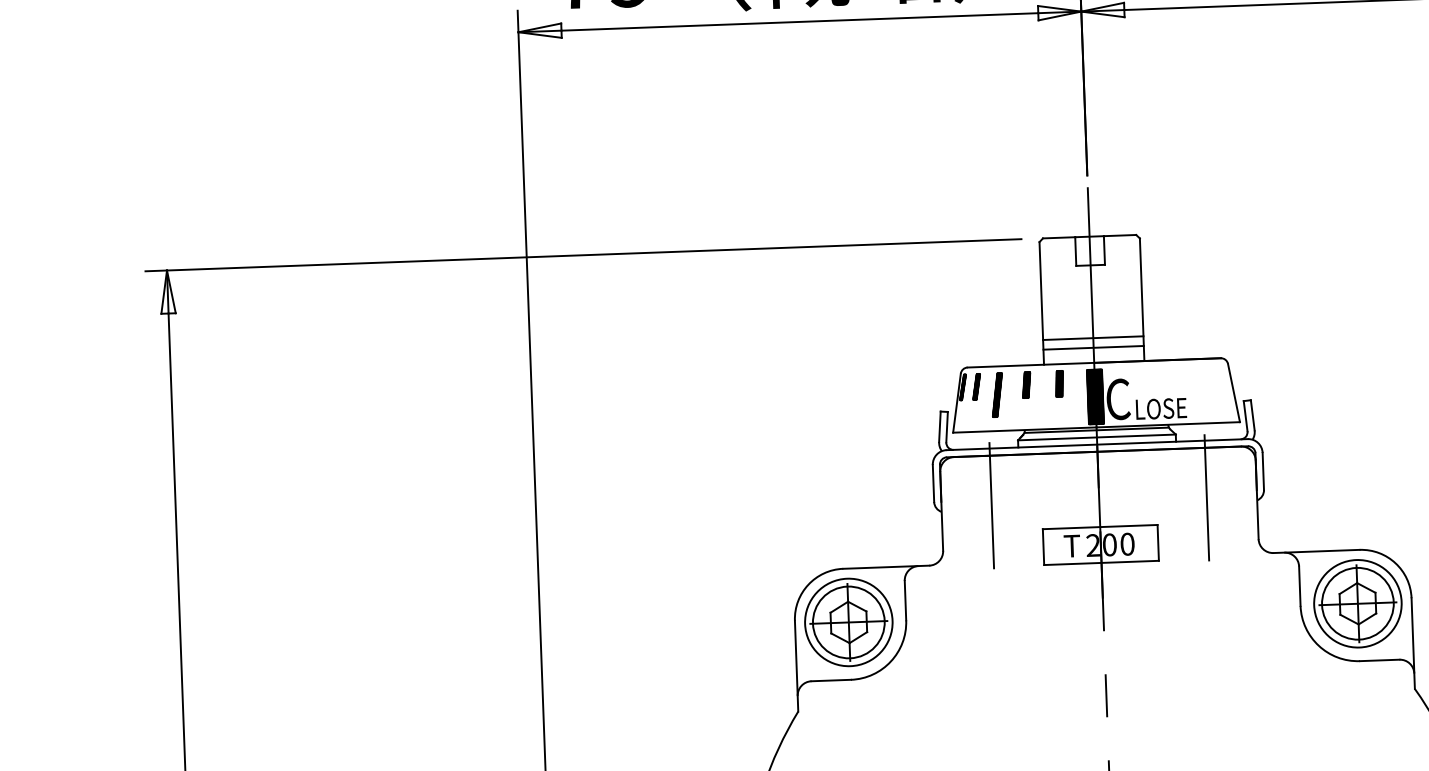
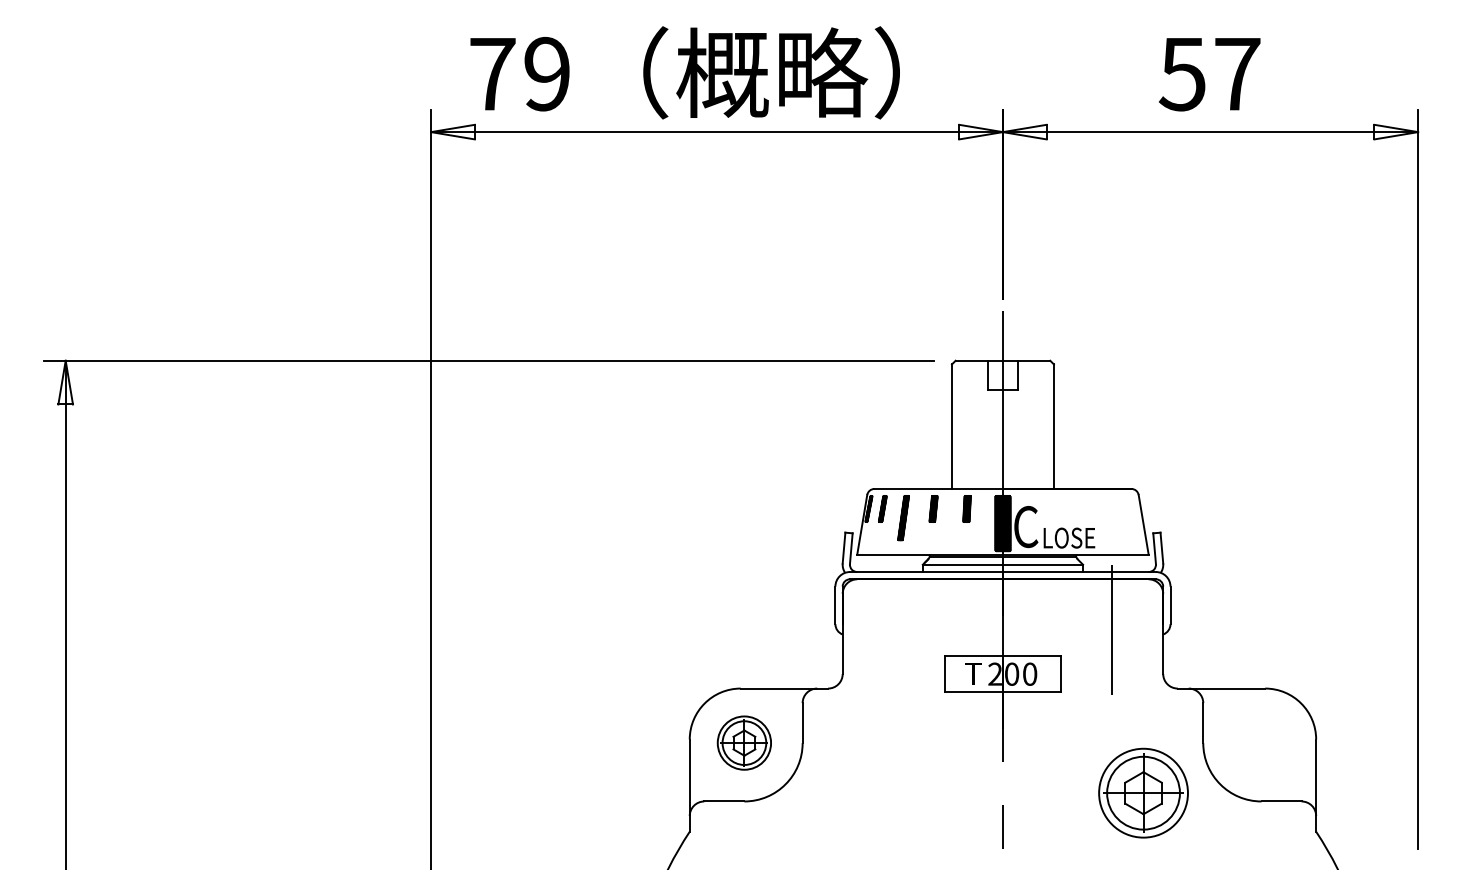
line: (1092, 337) -> (1002, 463), removed
line: (1093, 347) -> (1002, 473), removed
line: (991, 505) -> (893, 629), removed
part: (1357, 603) -> (1143, 792), moved
part: (848, 621) -> (744, 742), size x0.6

